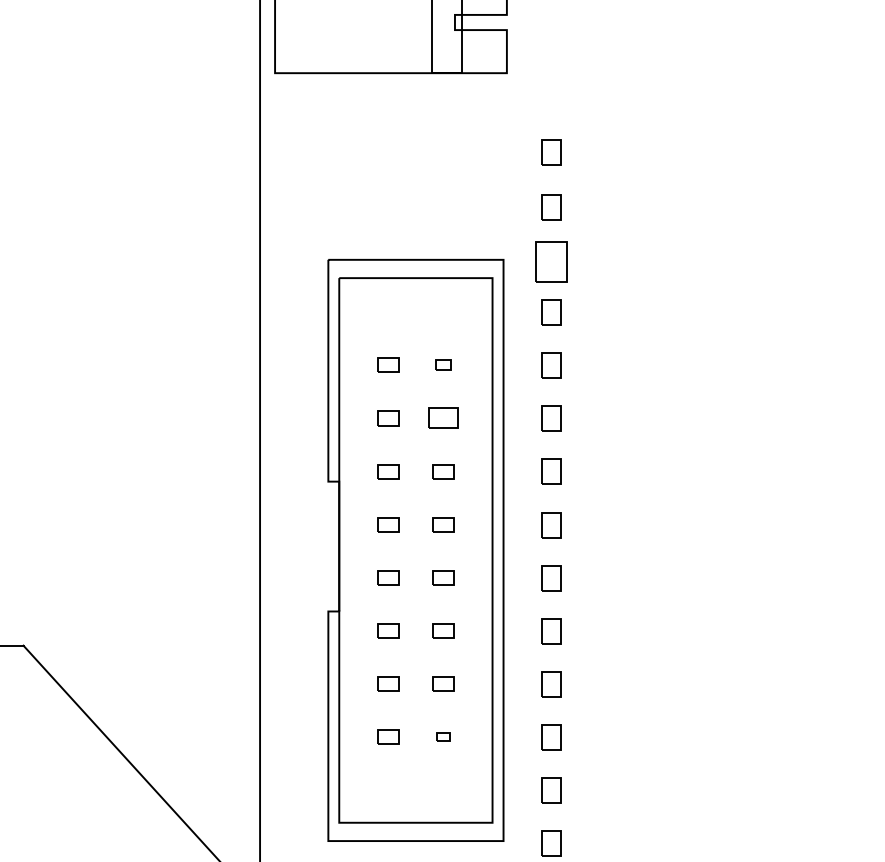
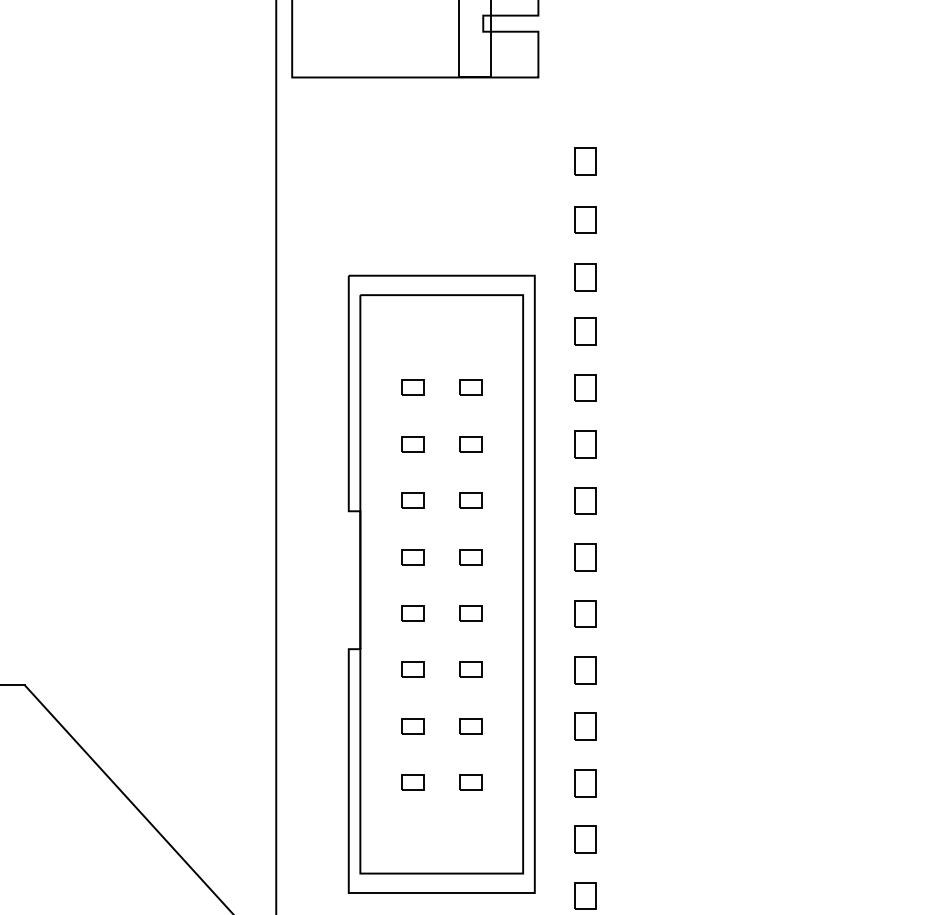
part: (551, 261) -> (585, 277), size x0.62
part: (442, 365) -> (470, 387), size x1.43
part: (442, 418) -> (470, 444), size x0.71
part: (442, 737) -> (470, 782), size x1.67

